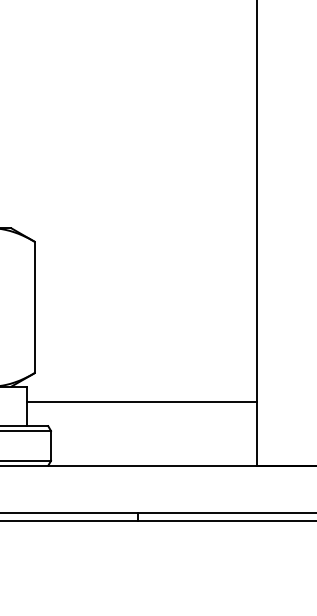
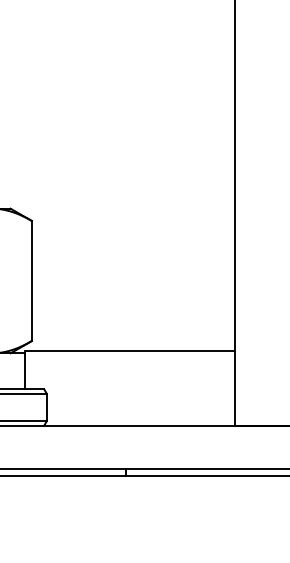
line: (141, 402) -> (129, 350), moved

